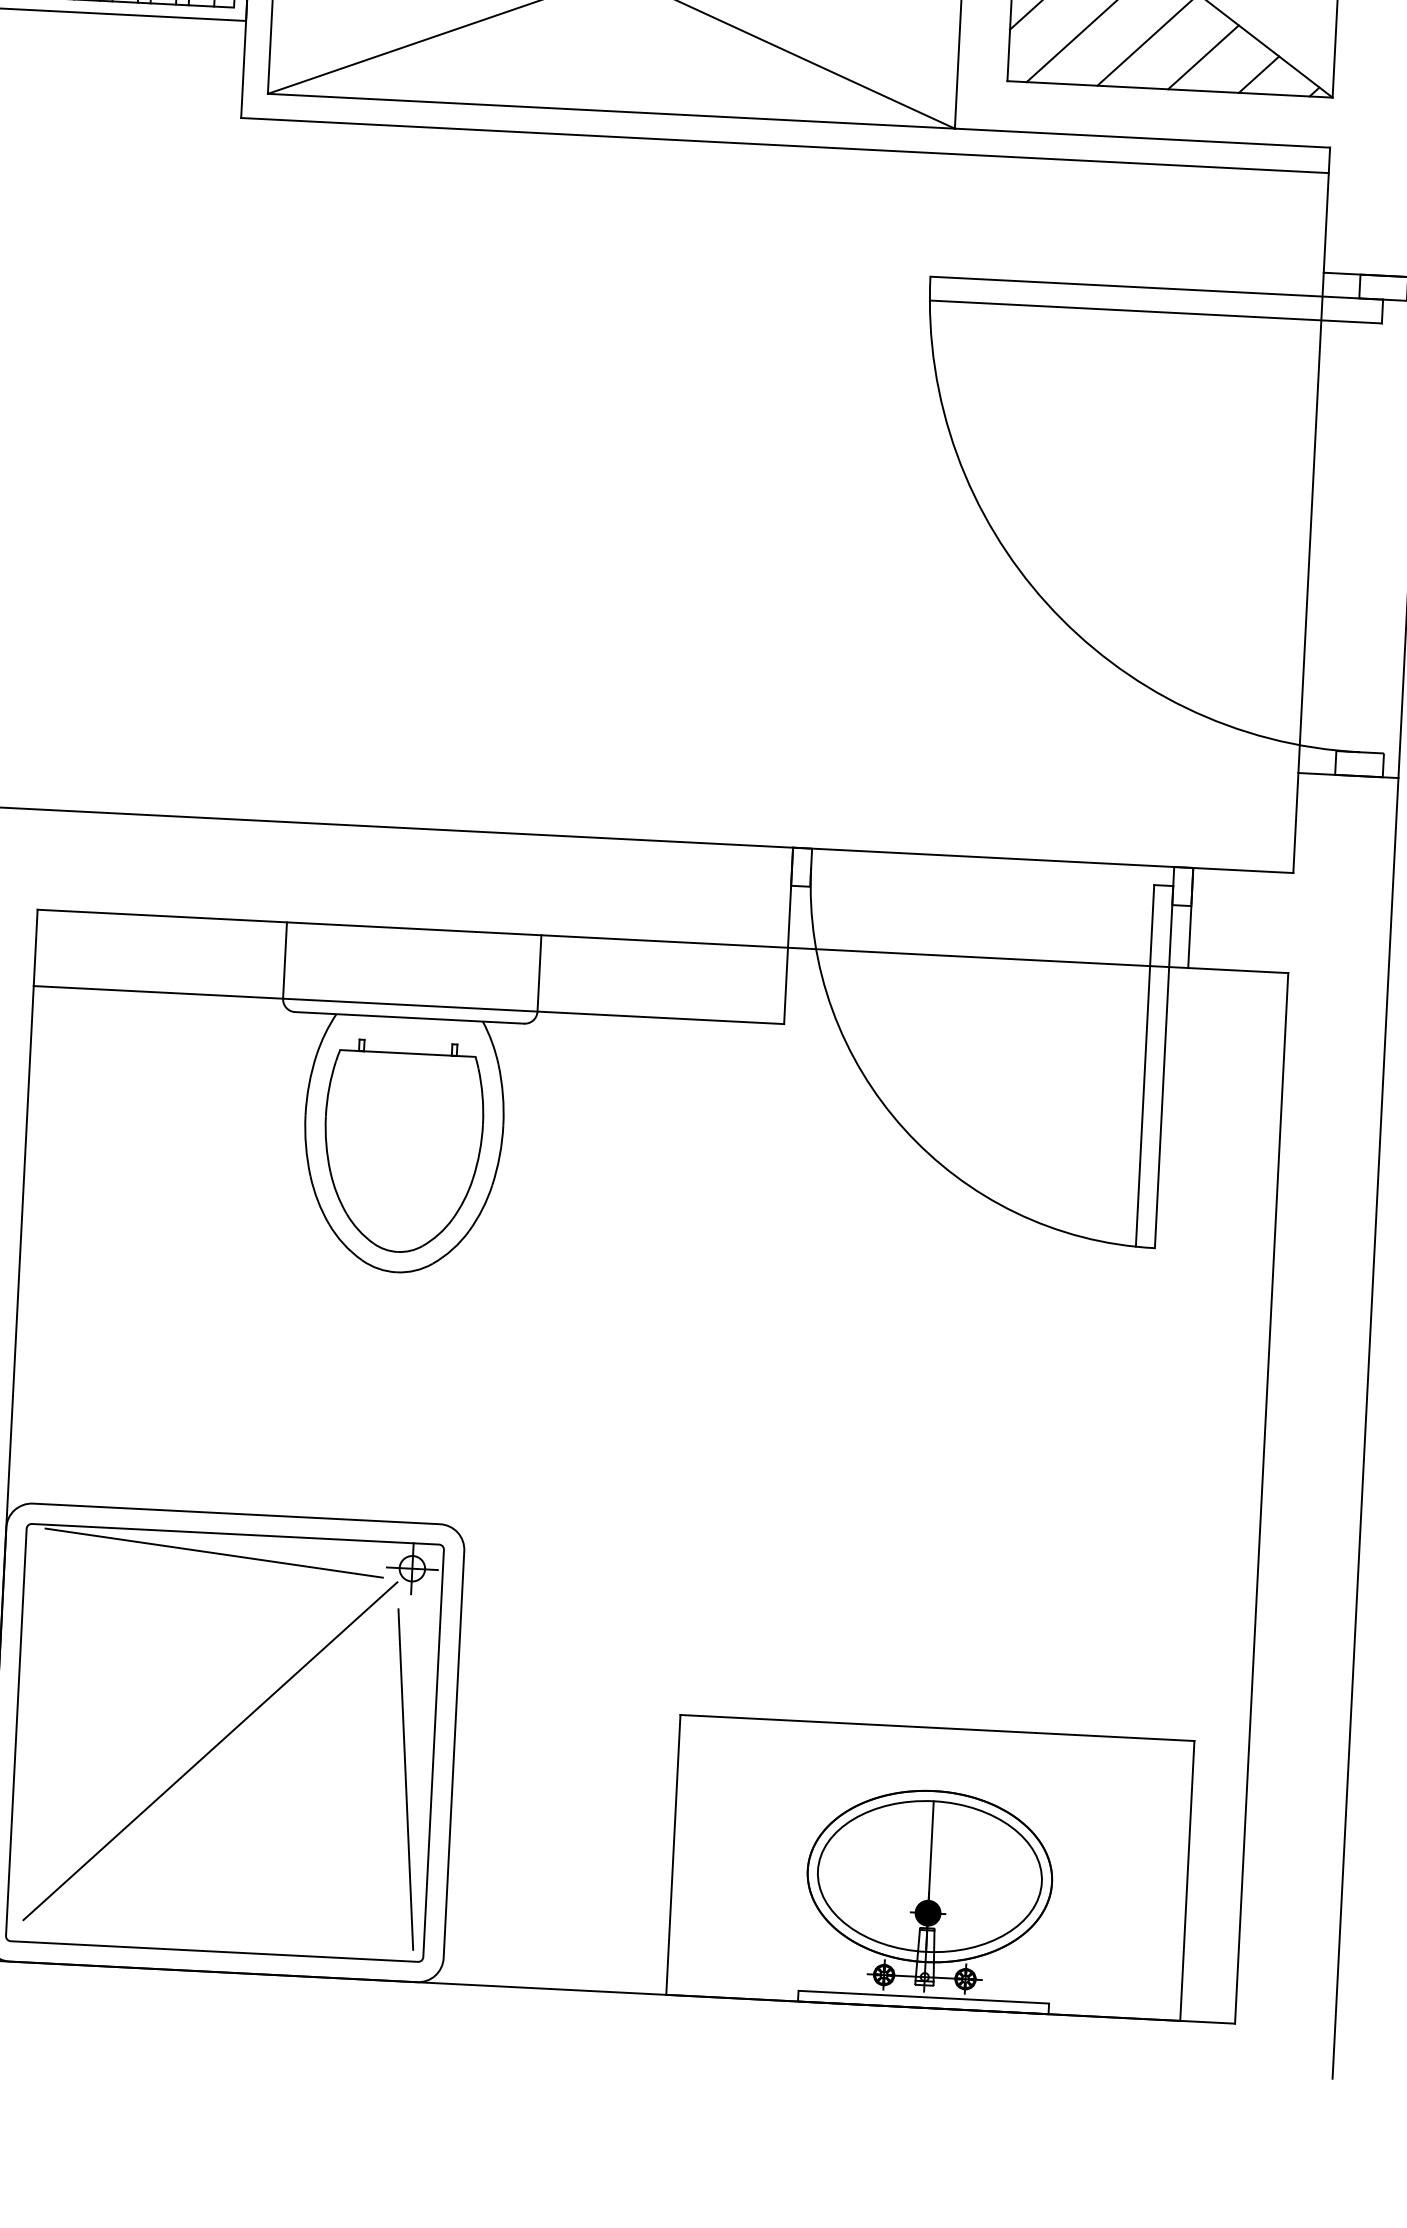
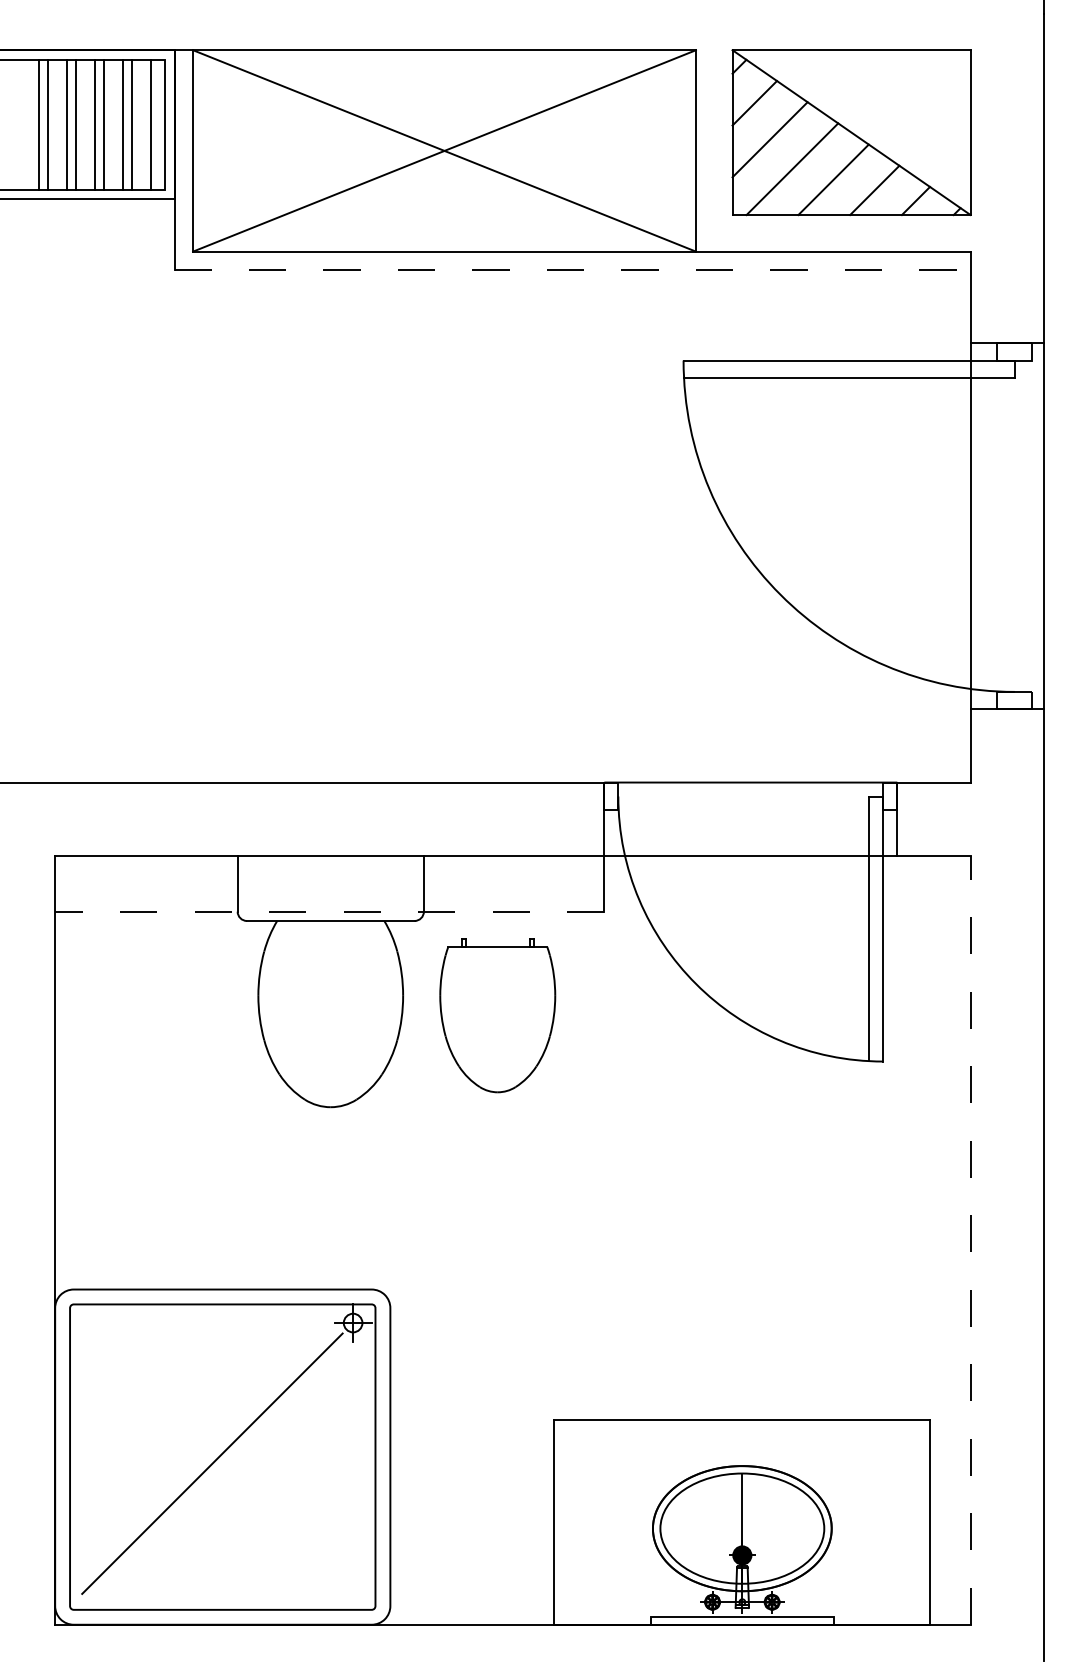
line: (786, 145) -> (573, 270), solid -> dashed
line: (408, 1004) -> (329, 911), solid -> dashed
part: (402, 1146) -> (497, 1015), moved
line: (1261, 1497) -> (970, 1239), solid -> dashed
line: (213, 1552) -> (207, 1318), removed
line: (404, 1779) -> (355, 1477), removed

